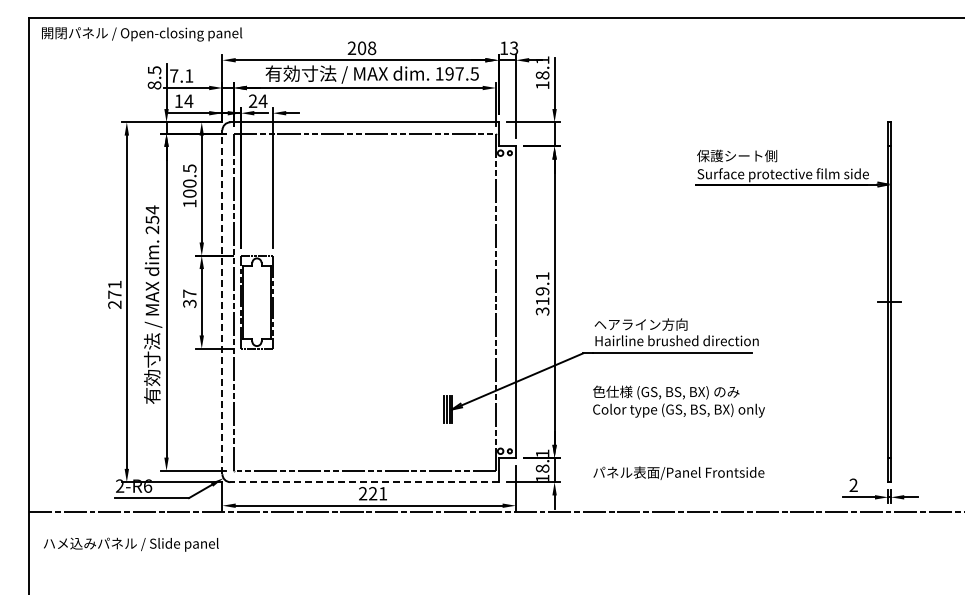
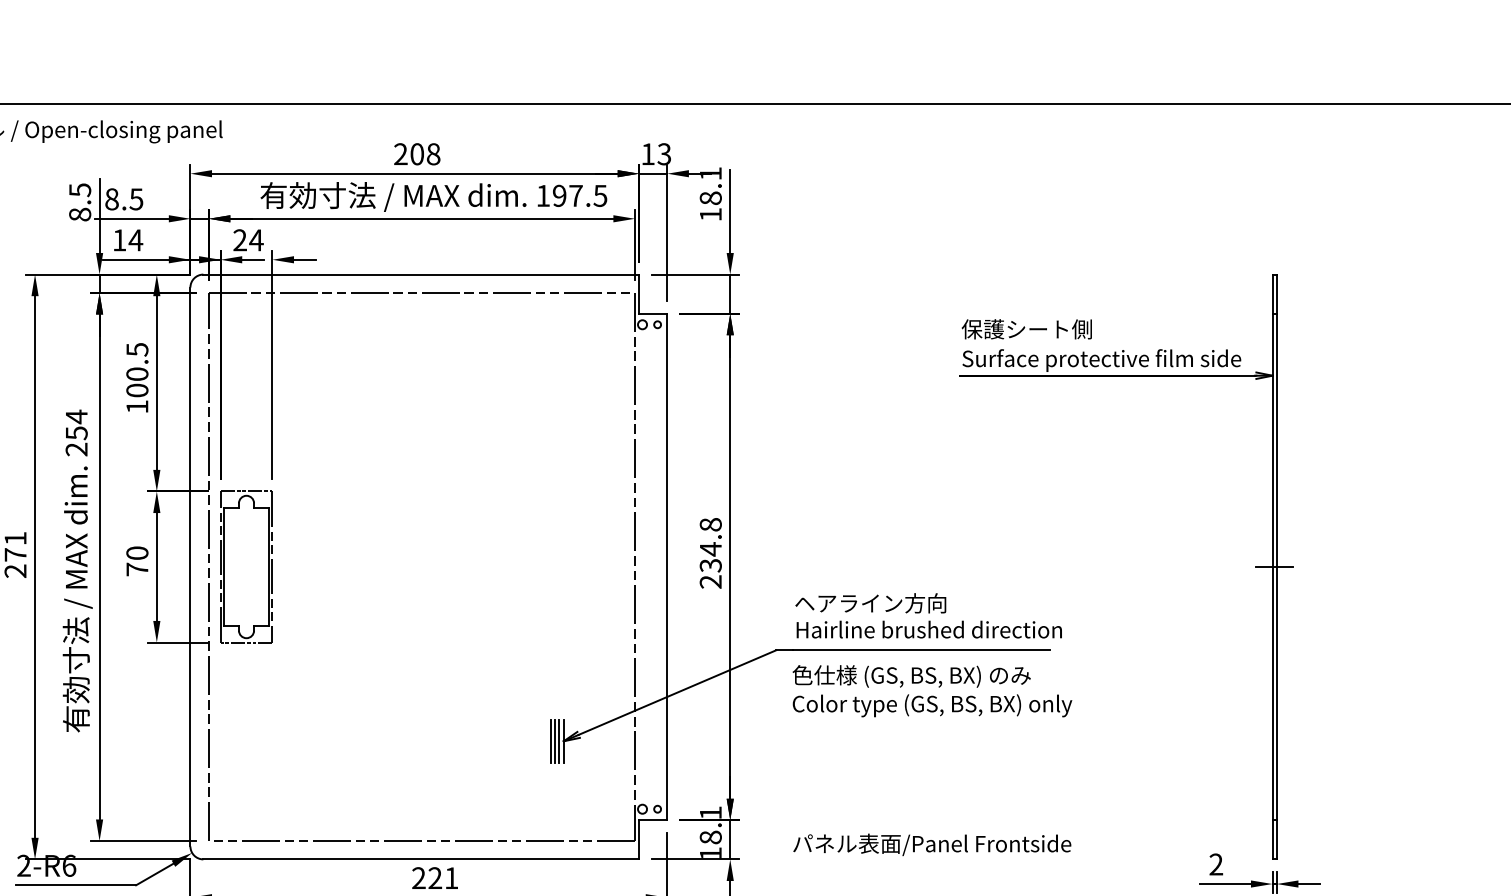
text: (181, 75) -> (123, 198), 7.1 -> 8.5
text: (542, 293) -> (710, 552), 319.1 -> 234.8
text: (189, 298) -> (136, 560), 37 -> 70
line: (222, 302) -> (190, 567), dashed -> solid
text: (678, 401) -> (931, 690), moved
line: (364, 482) -> (421, 859), dashed -> solid

